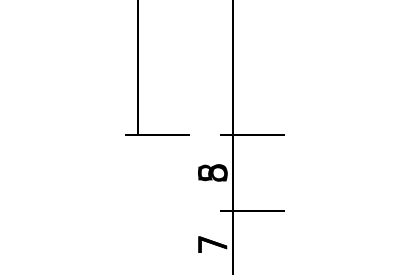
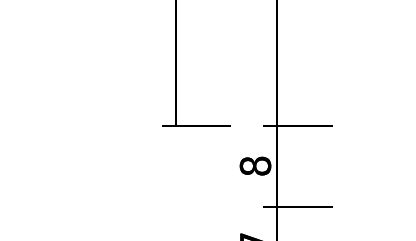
text: (212, 172) -> (255, 165), 5 -> 8

